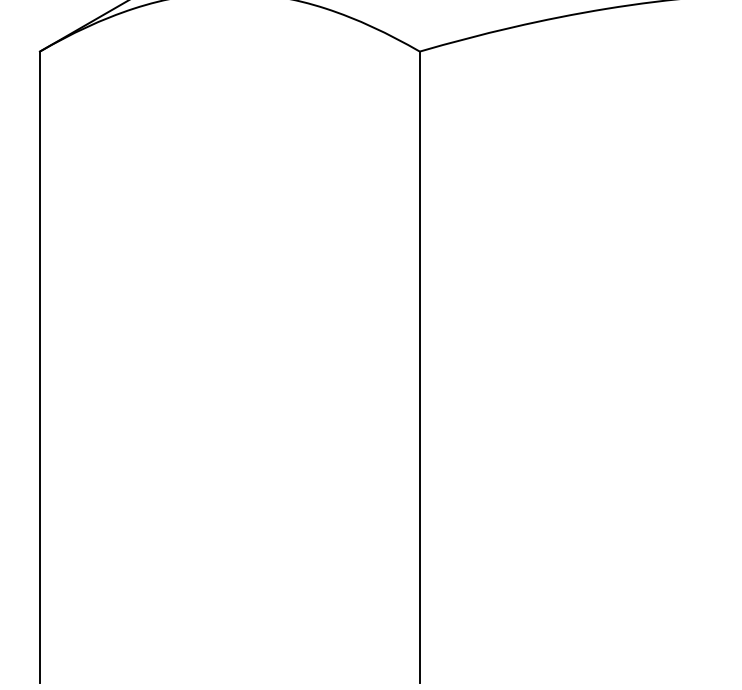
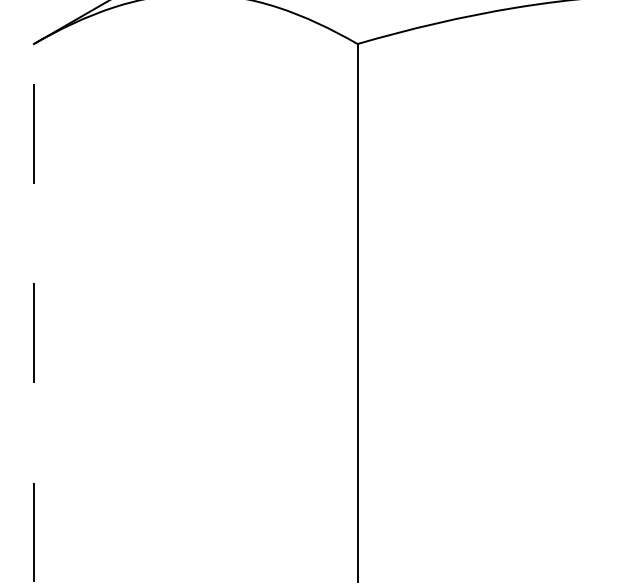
line: (39, 367) -> (33, 313), solid -> dashed

